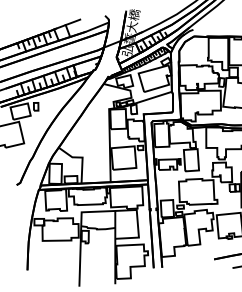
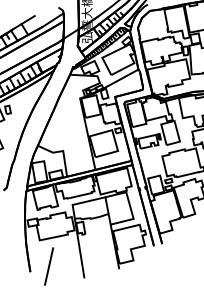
line: (46, 268) -> (48, 266), added

